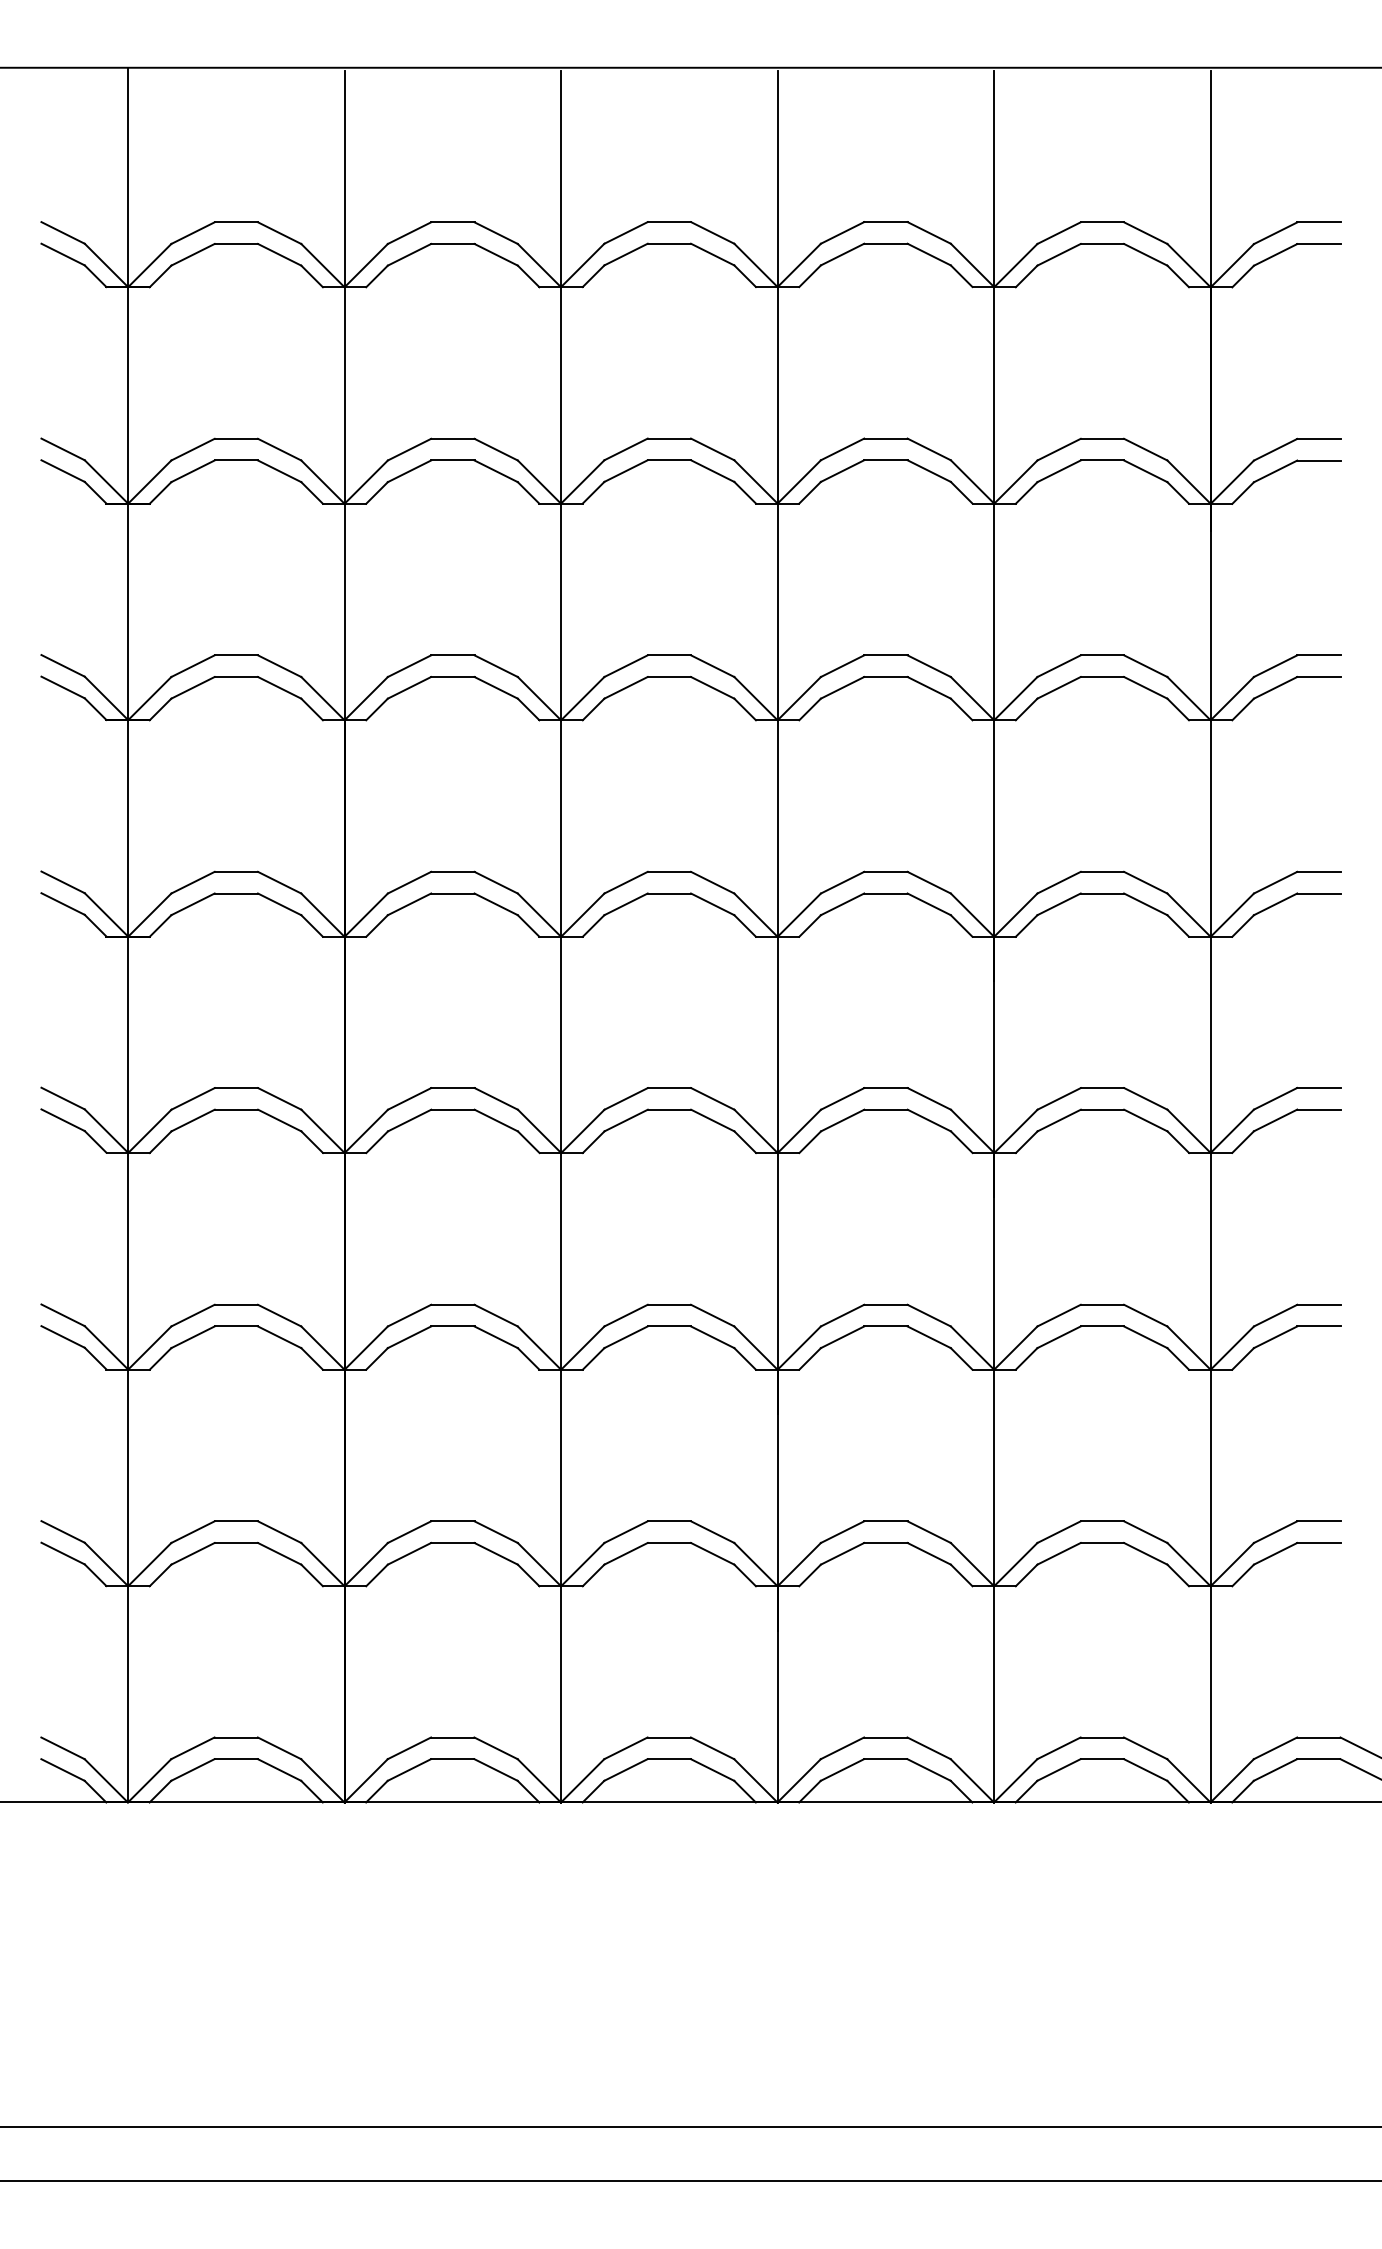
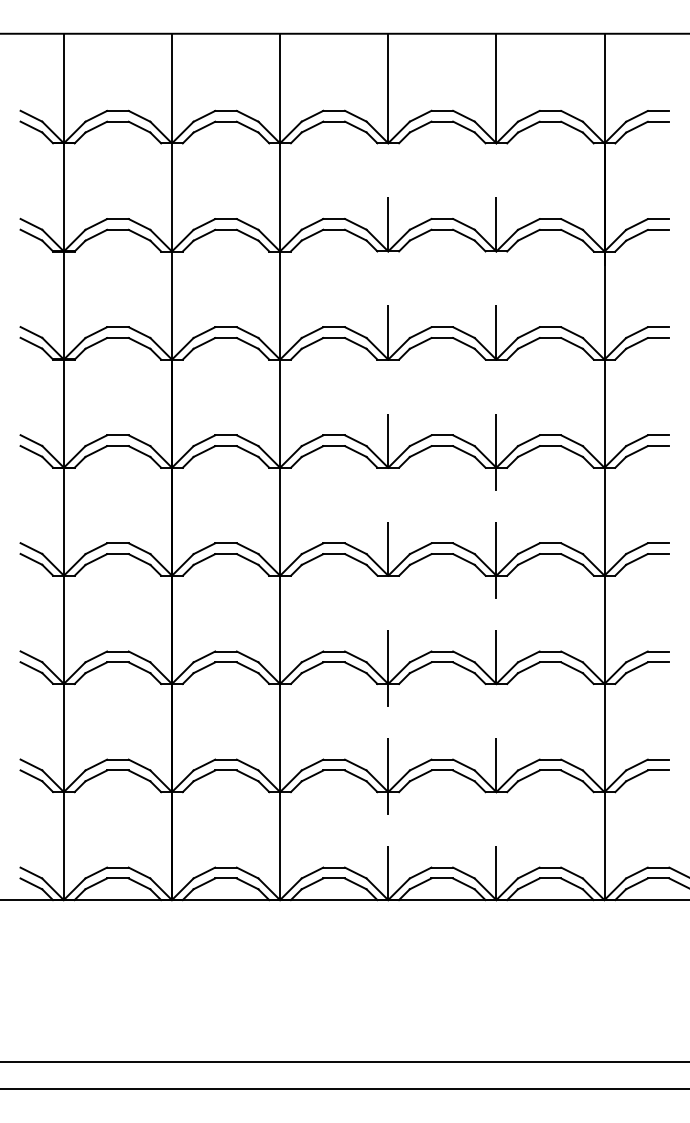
line: (778, 1044) -> (388, 521), solid -> dashed
line: (994, 1044) -> (496, 521), solid -> dashed

